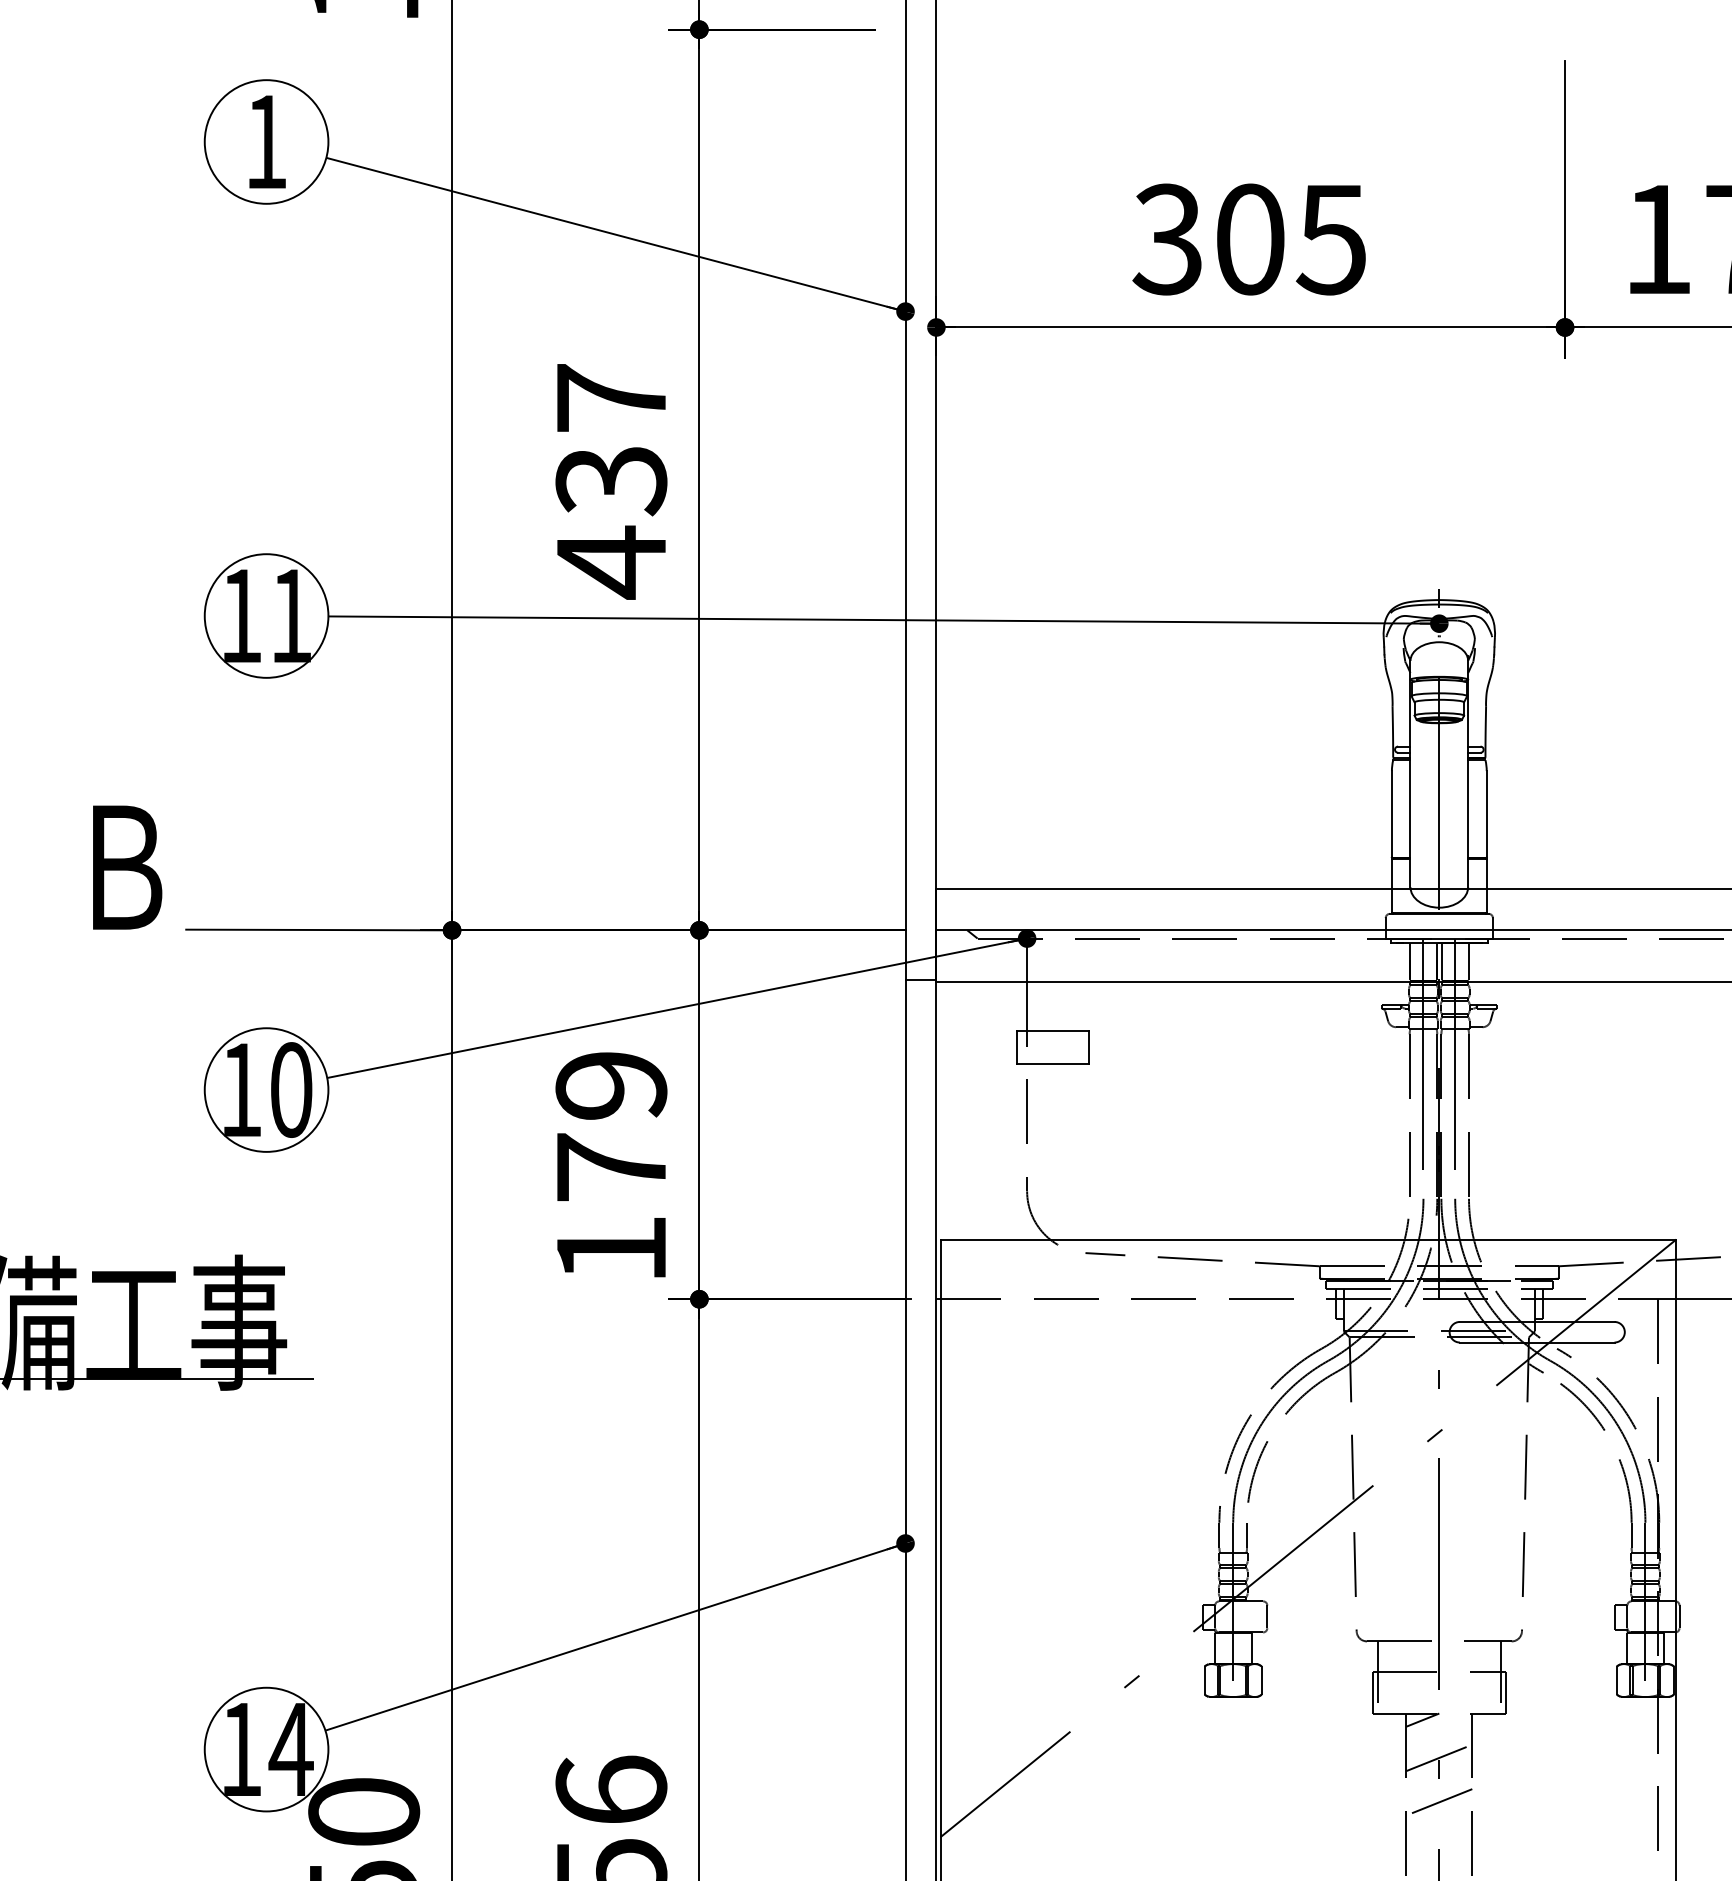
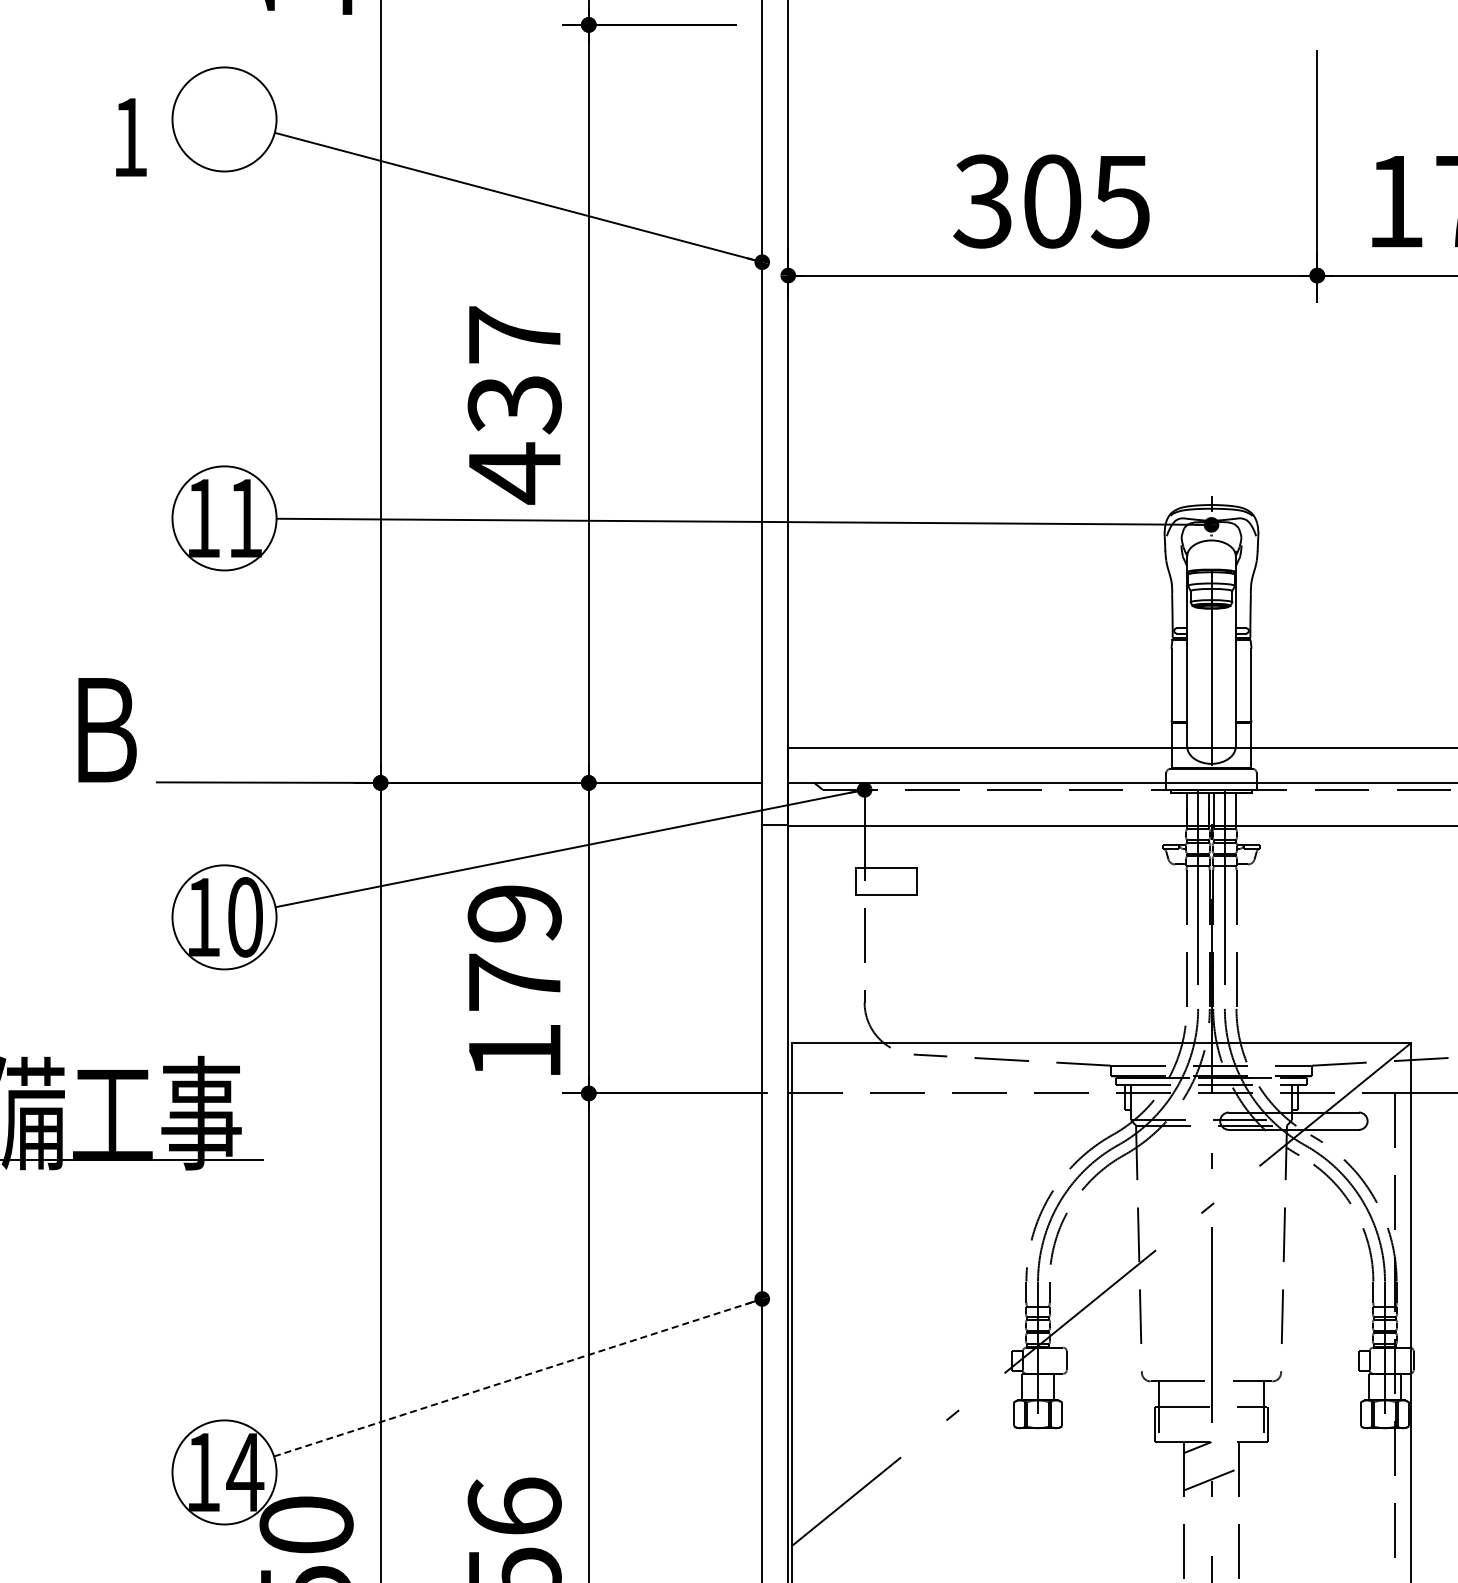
text: (267, 142) -> (131, 137), moved
line: (614, 1636) -> (517, 1377), solid -> dashed
line: (1439, 1801) -> (1211, 1516), removed

